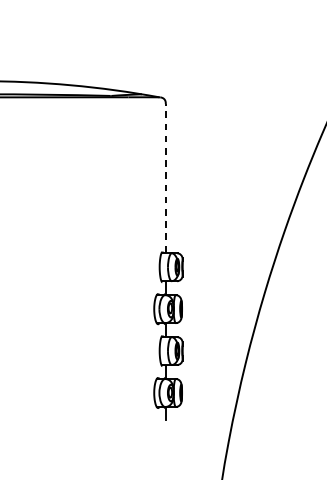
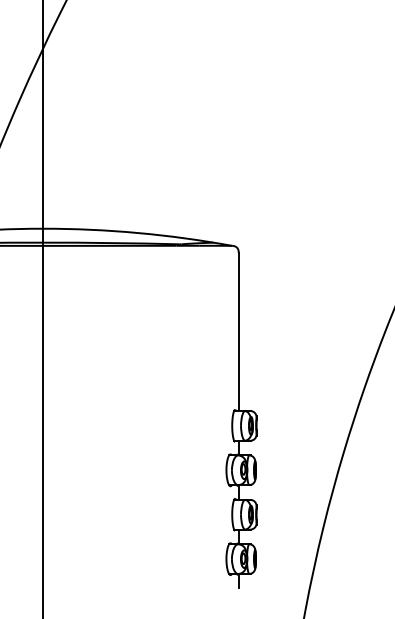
line: (165, 177) -> (238, 330), dashed -> solid

